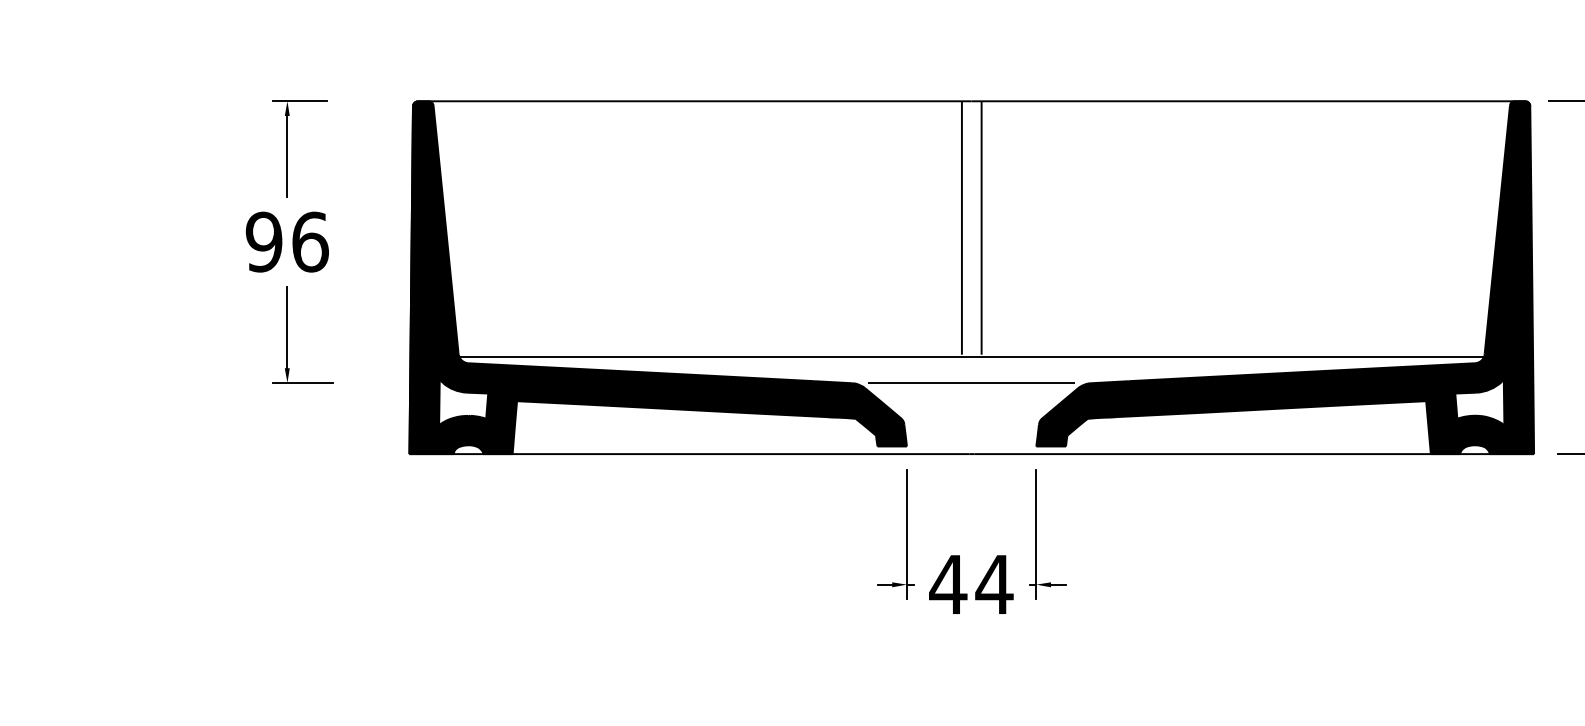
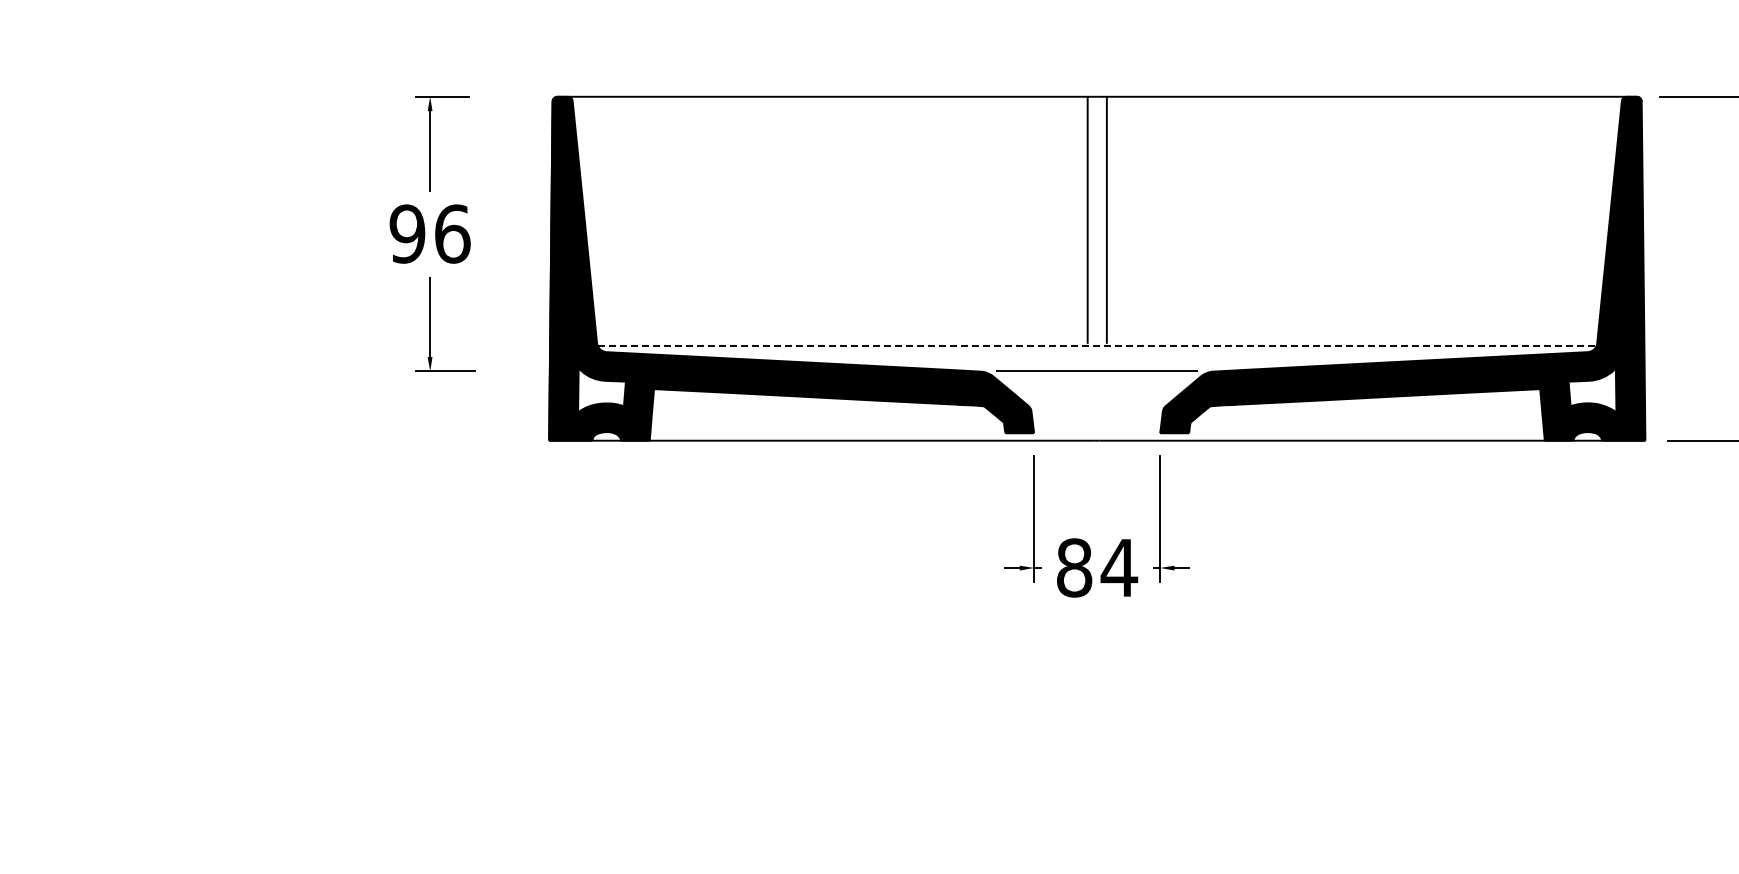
line: (972, 357) -> (1097, 346), solid -> dashed
text: (948, 584) -> (1074, 567), 44 -> 84

